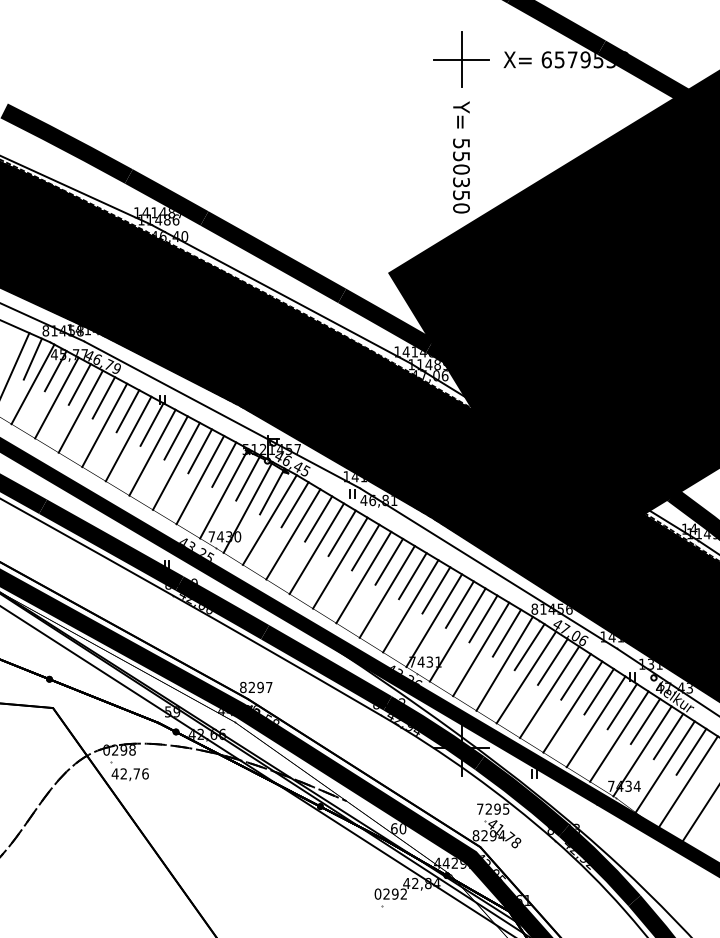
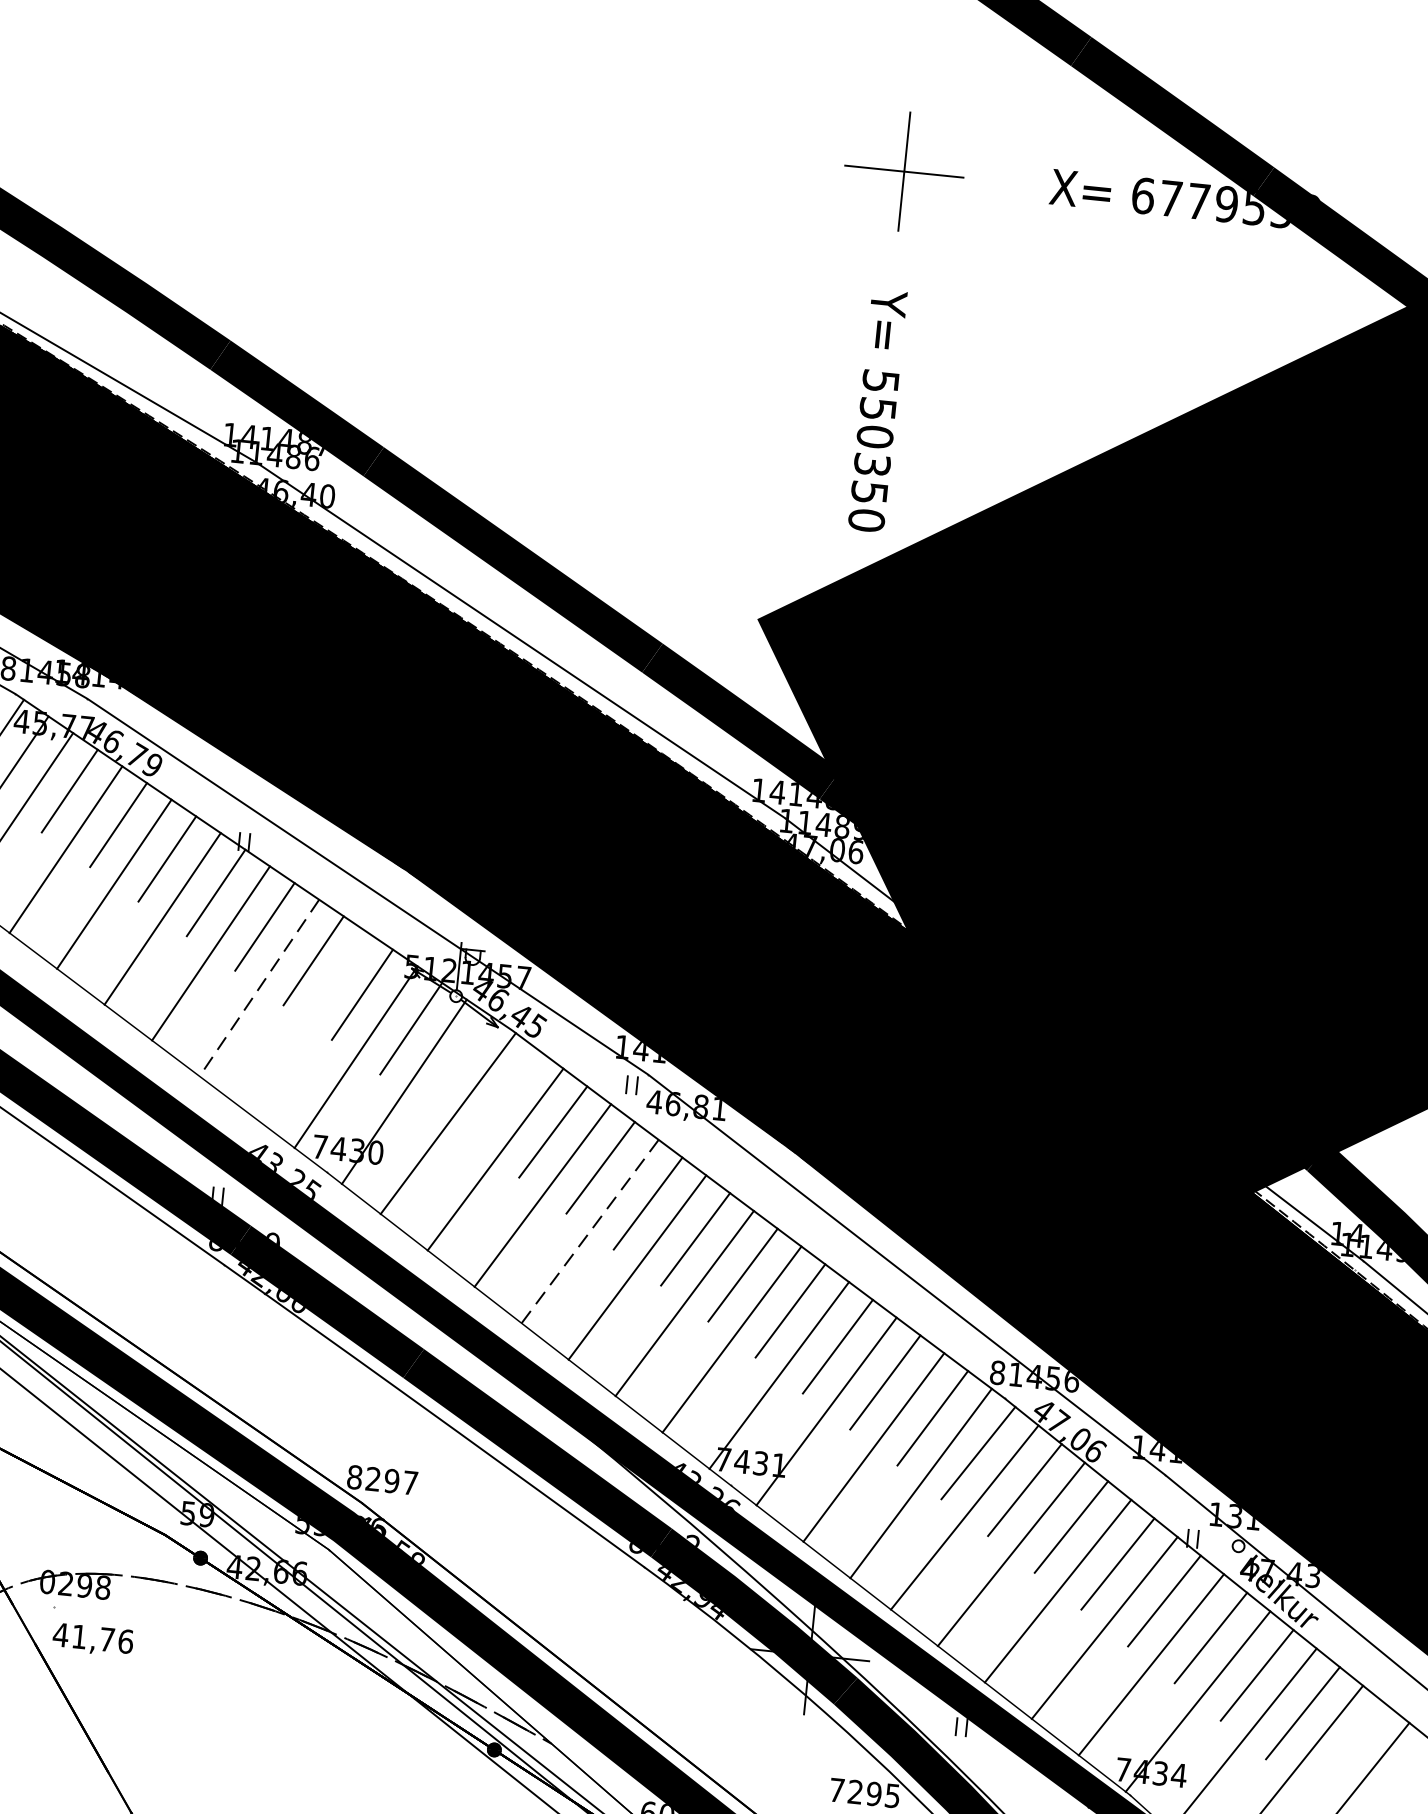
part: (461, 59) -> (904, 170), moved
text: (559, 59) -> (1170, 197), 6579550 -> 6779550
text: (461, 157) -> (877, 411), moved
line: (176, 466) -> (259, 988), solid -> dashed
line: (200, 479) -> (308, 1021), removed
line: (272, 491) -> (460, 1062), removed
line: (294, 504) -> (504, 1095), removed
line: (340, 563) -> (590, 1232), solid -> dashed
text: (224, 712) -> (308, 1526), 44 -> 55
text: (123, 773) -> (78, 1635), 42,76 -> 41,76

